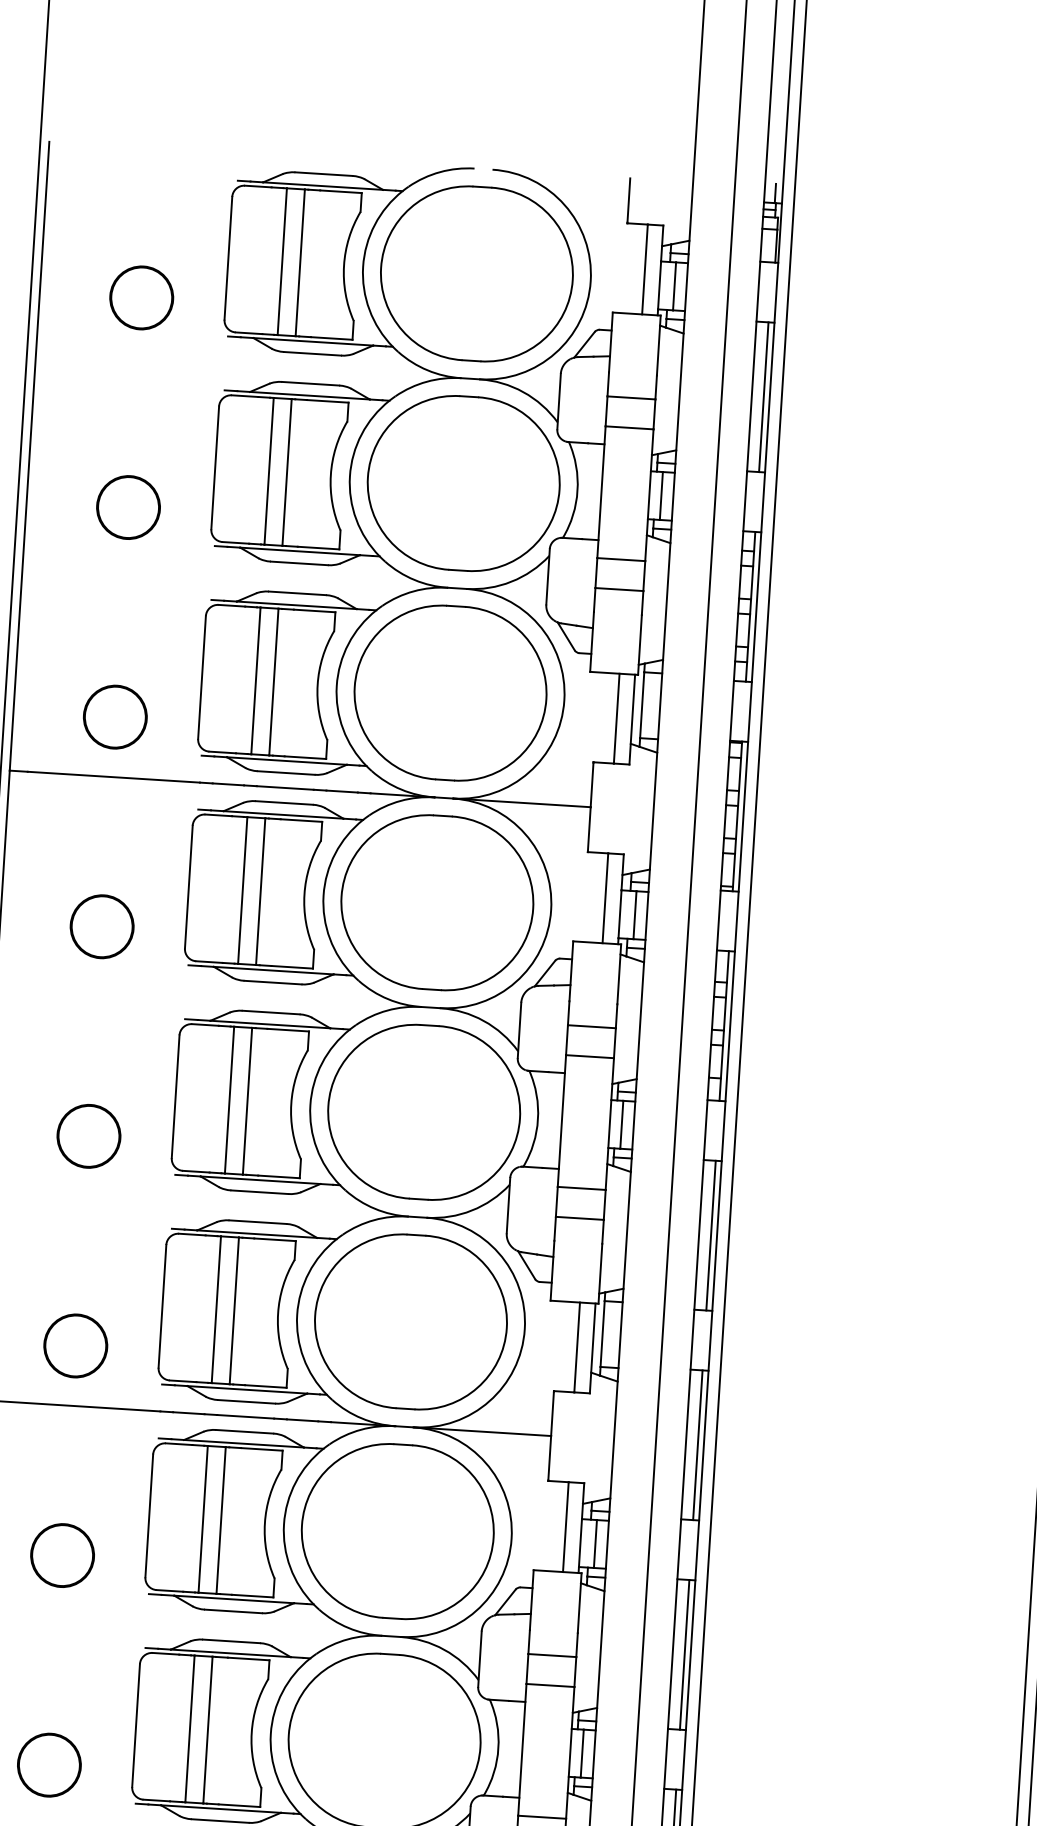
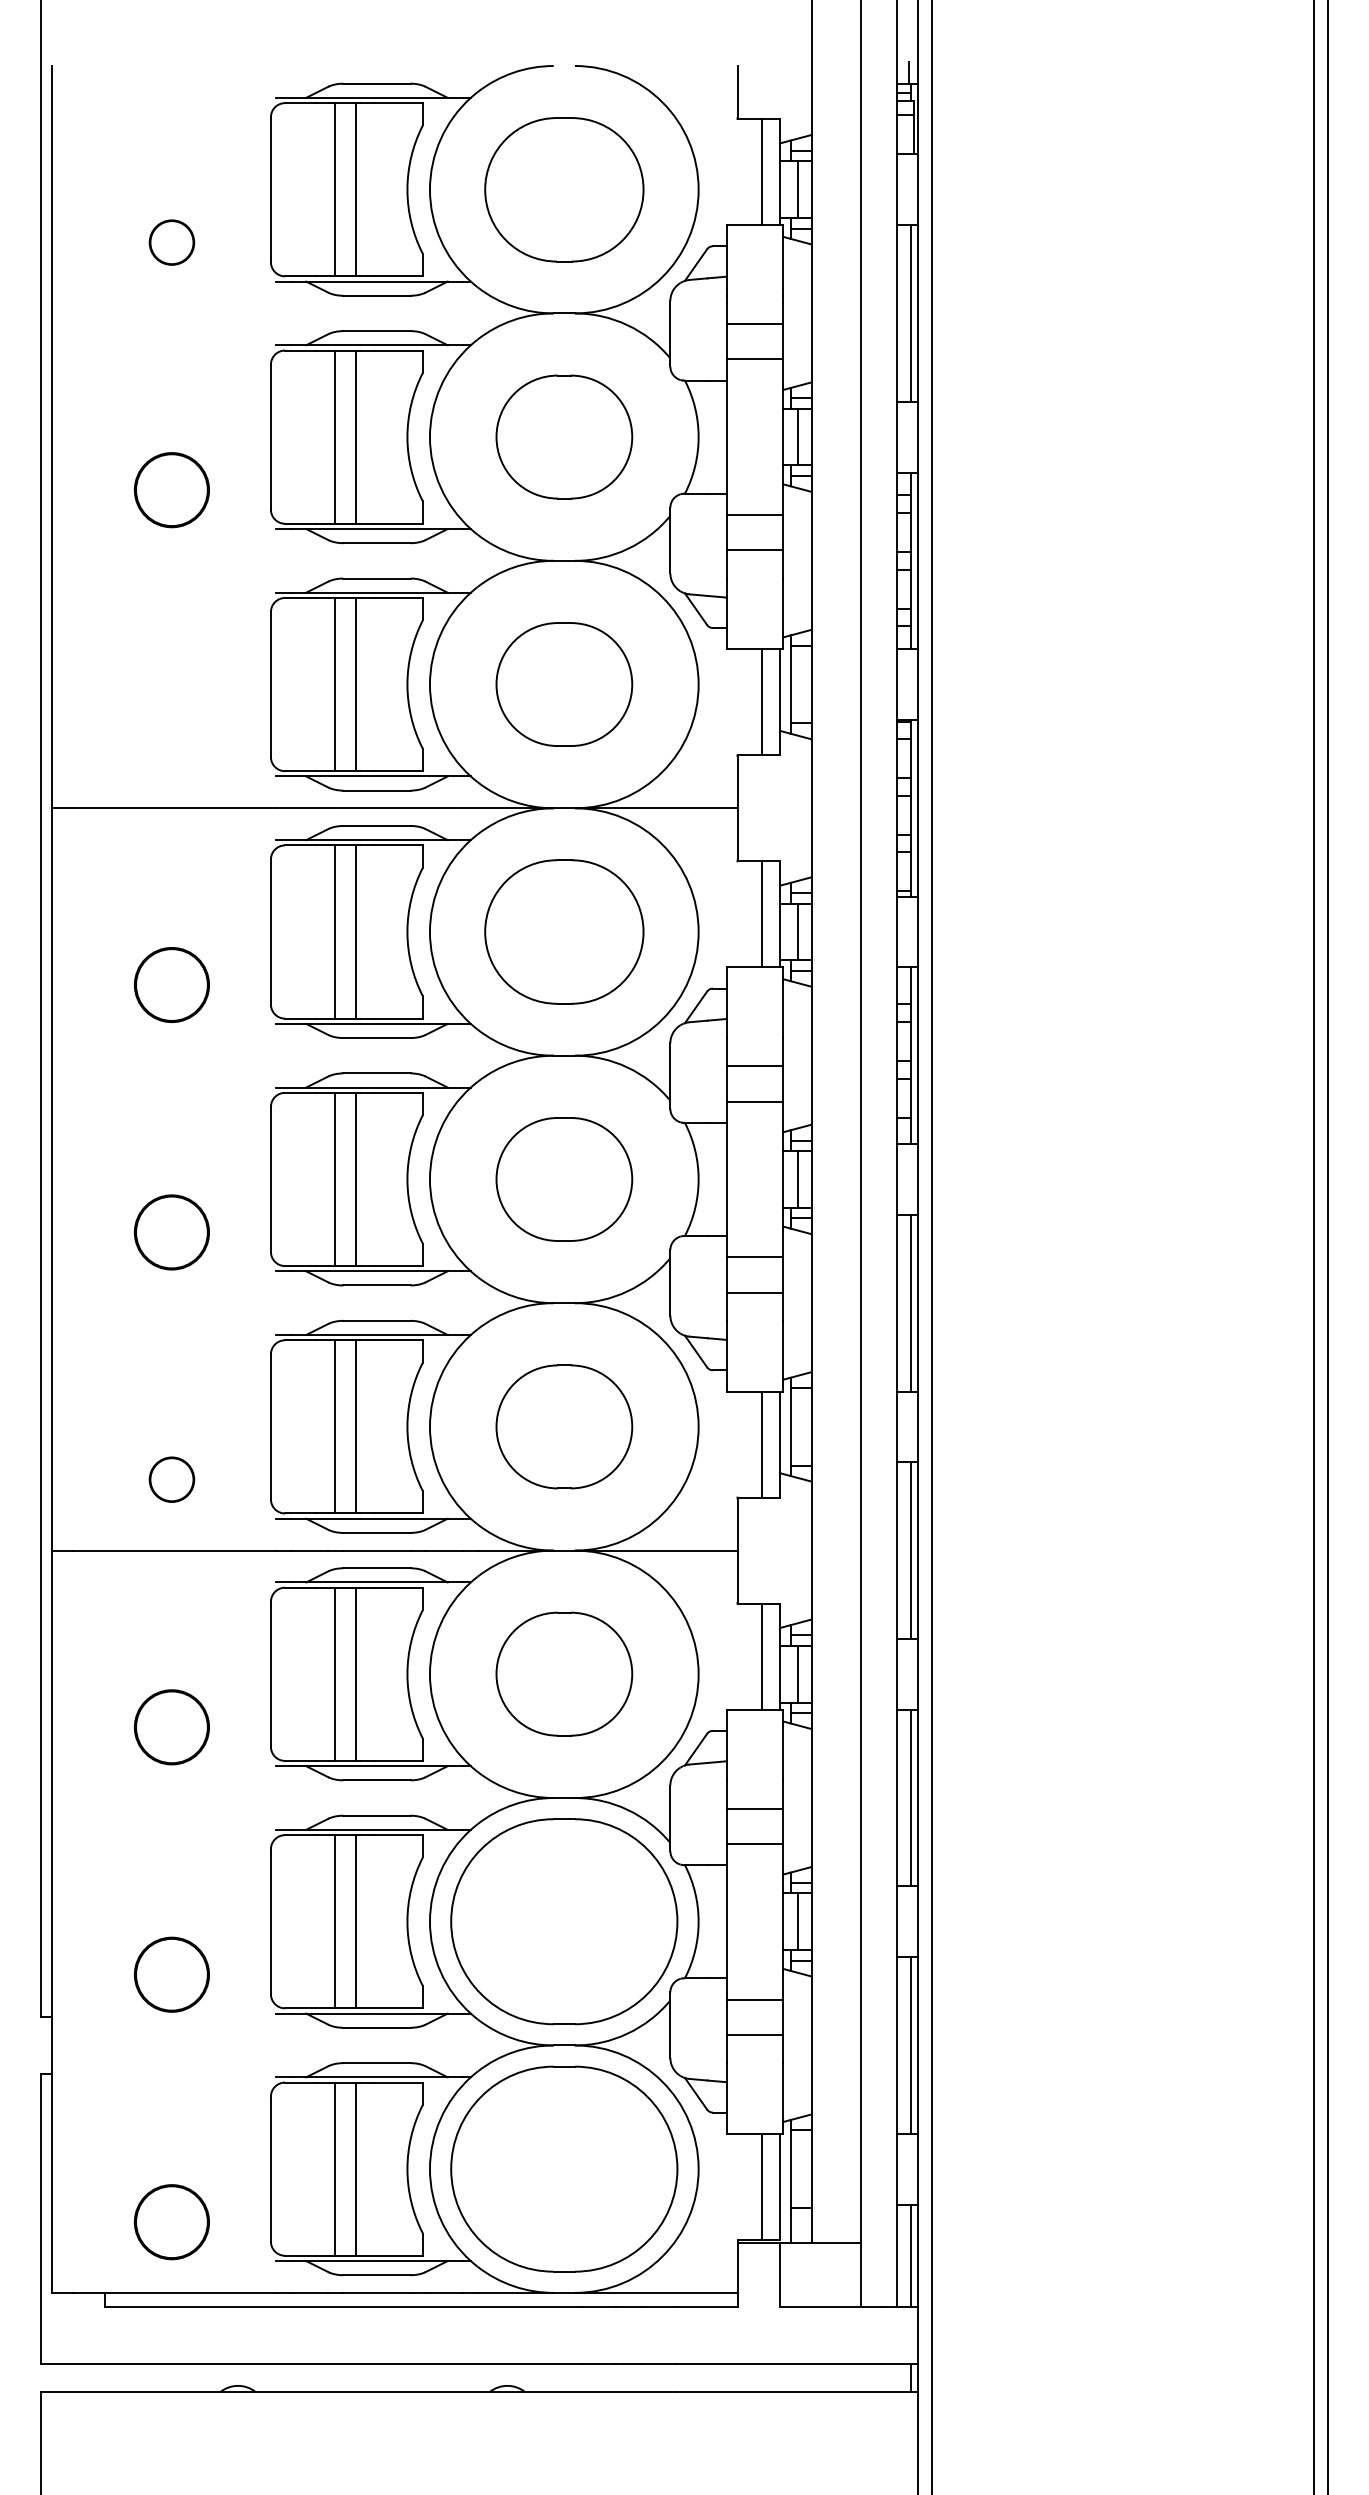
part: (477, 273) -> (564, 189), size x0.7
circle: (141, 297) -> (171, 242), size x0.6
part: (463, 483) -> (564, 436), size x0.6
part: (450, 693) -> (564, 684), size x0.6
circle: (114, 717) -> (171, 737), removed
part: (437, 902) -> (564, 931), size x0.7
part: (424, 1112) -> (564, 1179), size x0.6
part: (411, 1321) -> (564, 1426), size x0.6
part: (75, 1345) -> (171, 1479), size x0.6
part: (398, 1530) -> (564, 1673), size x0.6

